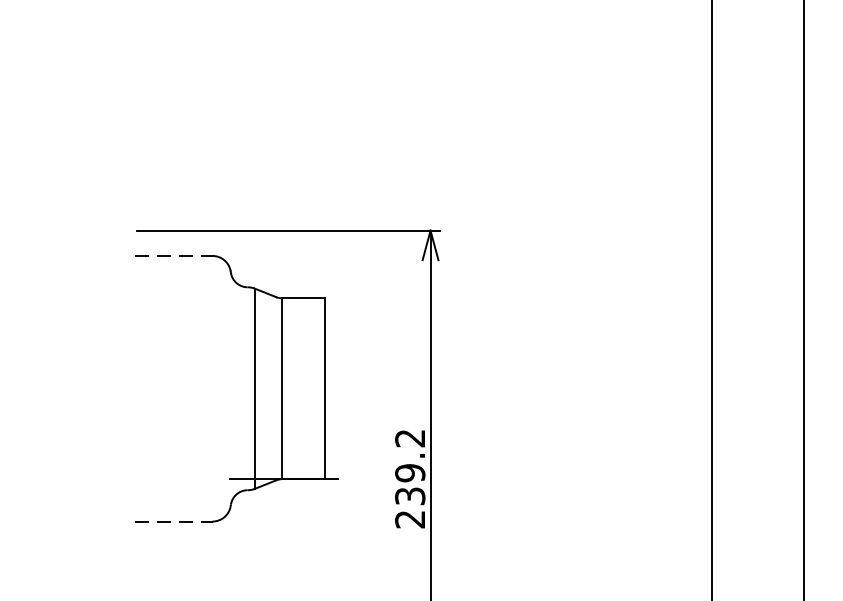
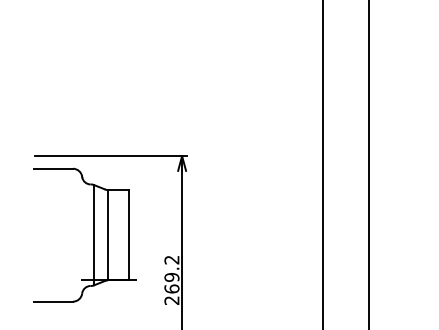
line: (175, 255) -> (54, 168), dashed -> solid
text: (409, 495) -> (171, 288), 239.2 -> 269.2
line: (175, 521) -> (54, 301), dashed -> solid

